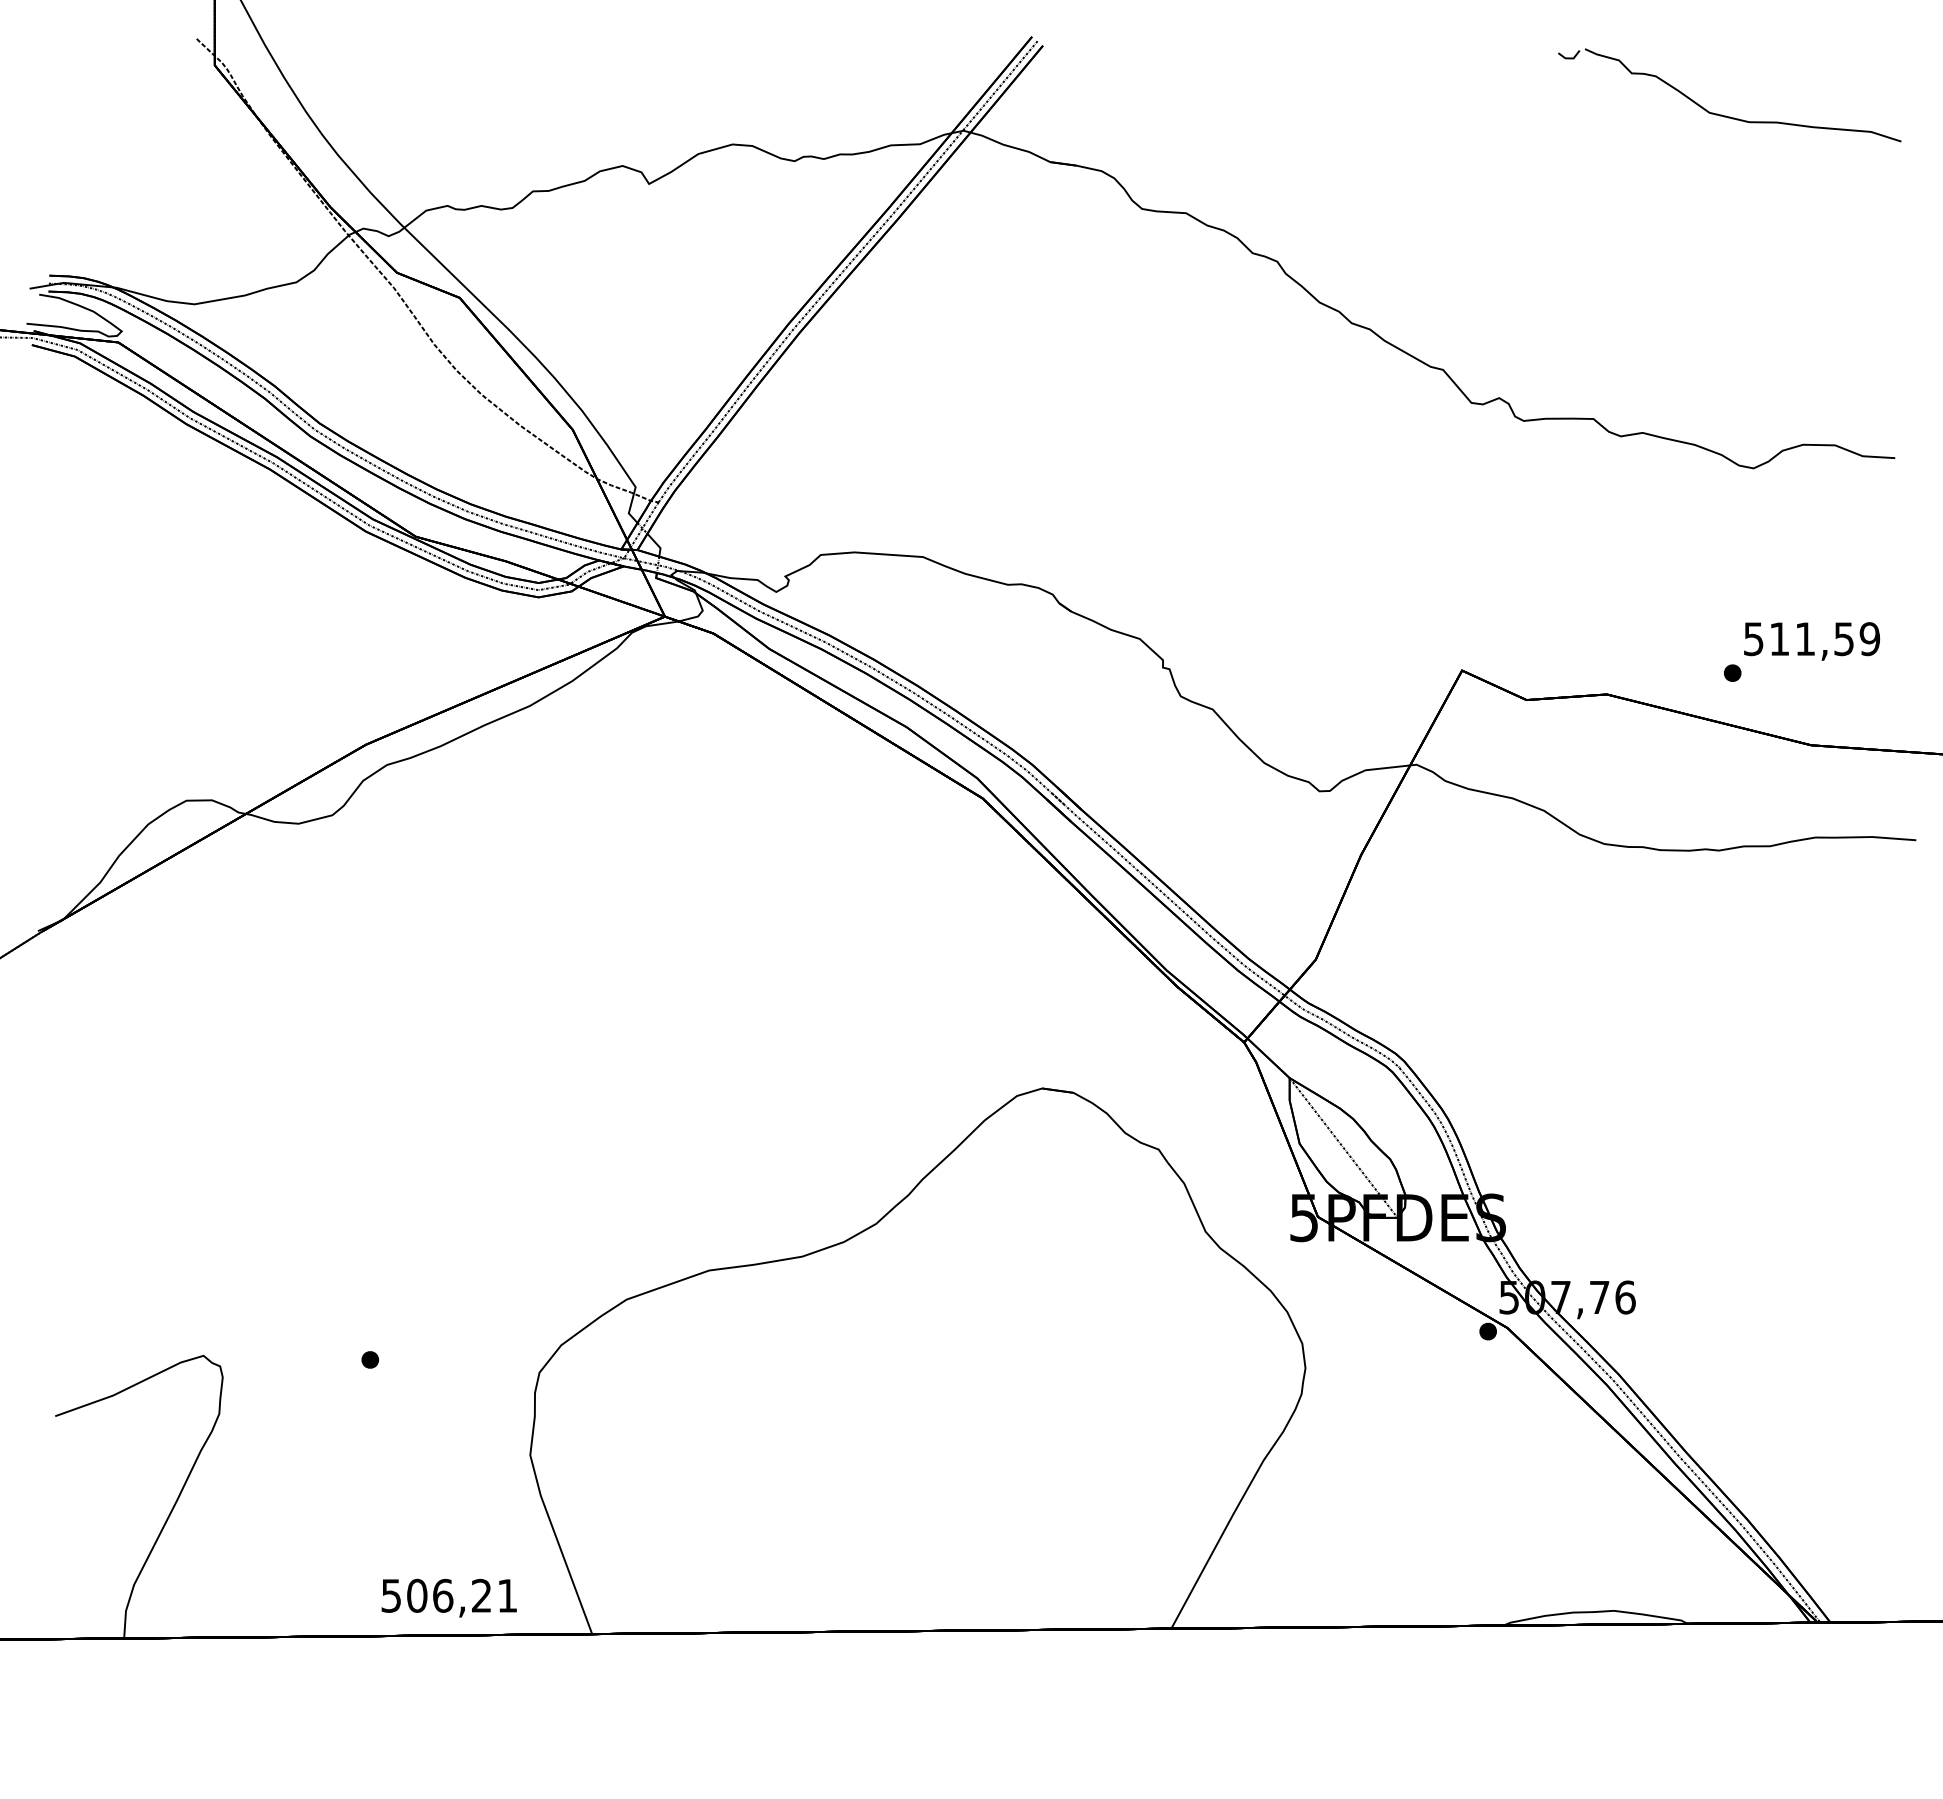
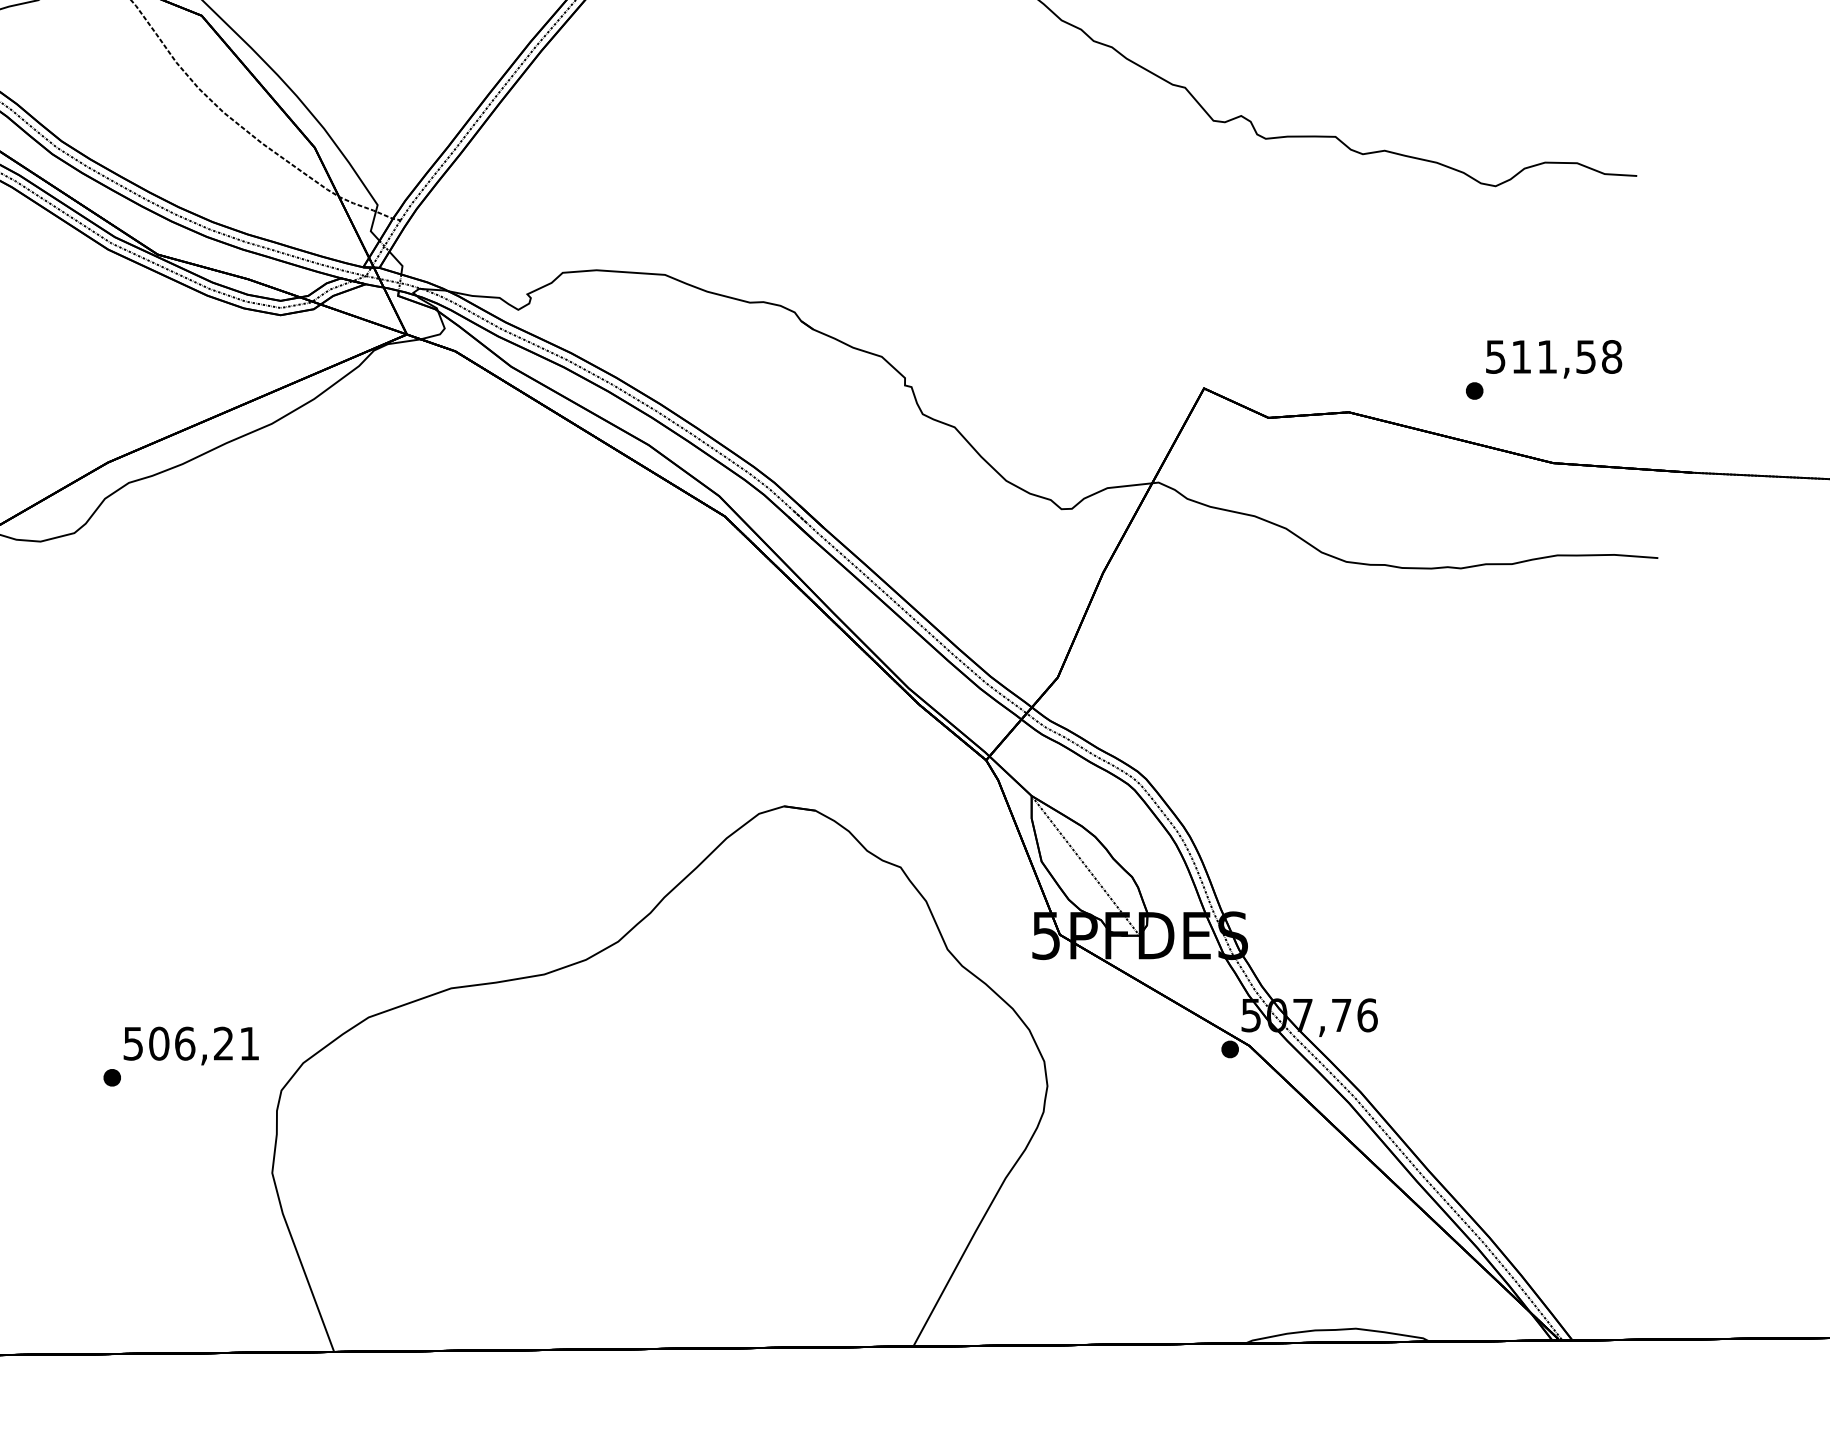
text: (1869, 639) -> (1611, 357), 511,59 -> 511,58
text: (448, 1597) -> (190, 1045), moved

